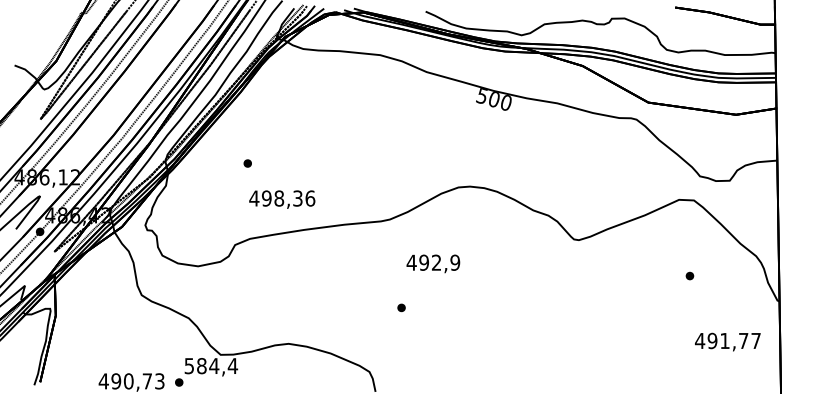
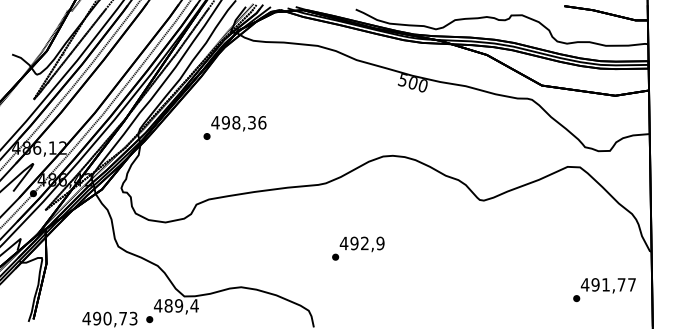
text: (281, 199) -> (238, 123), moved
text: (432, 263) -> (361, 244), moved
part: (689, 275) -> (576, 298), moved
text: (201, 365) -> (168, 305), 584,4 -> 489,4

